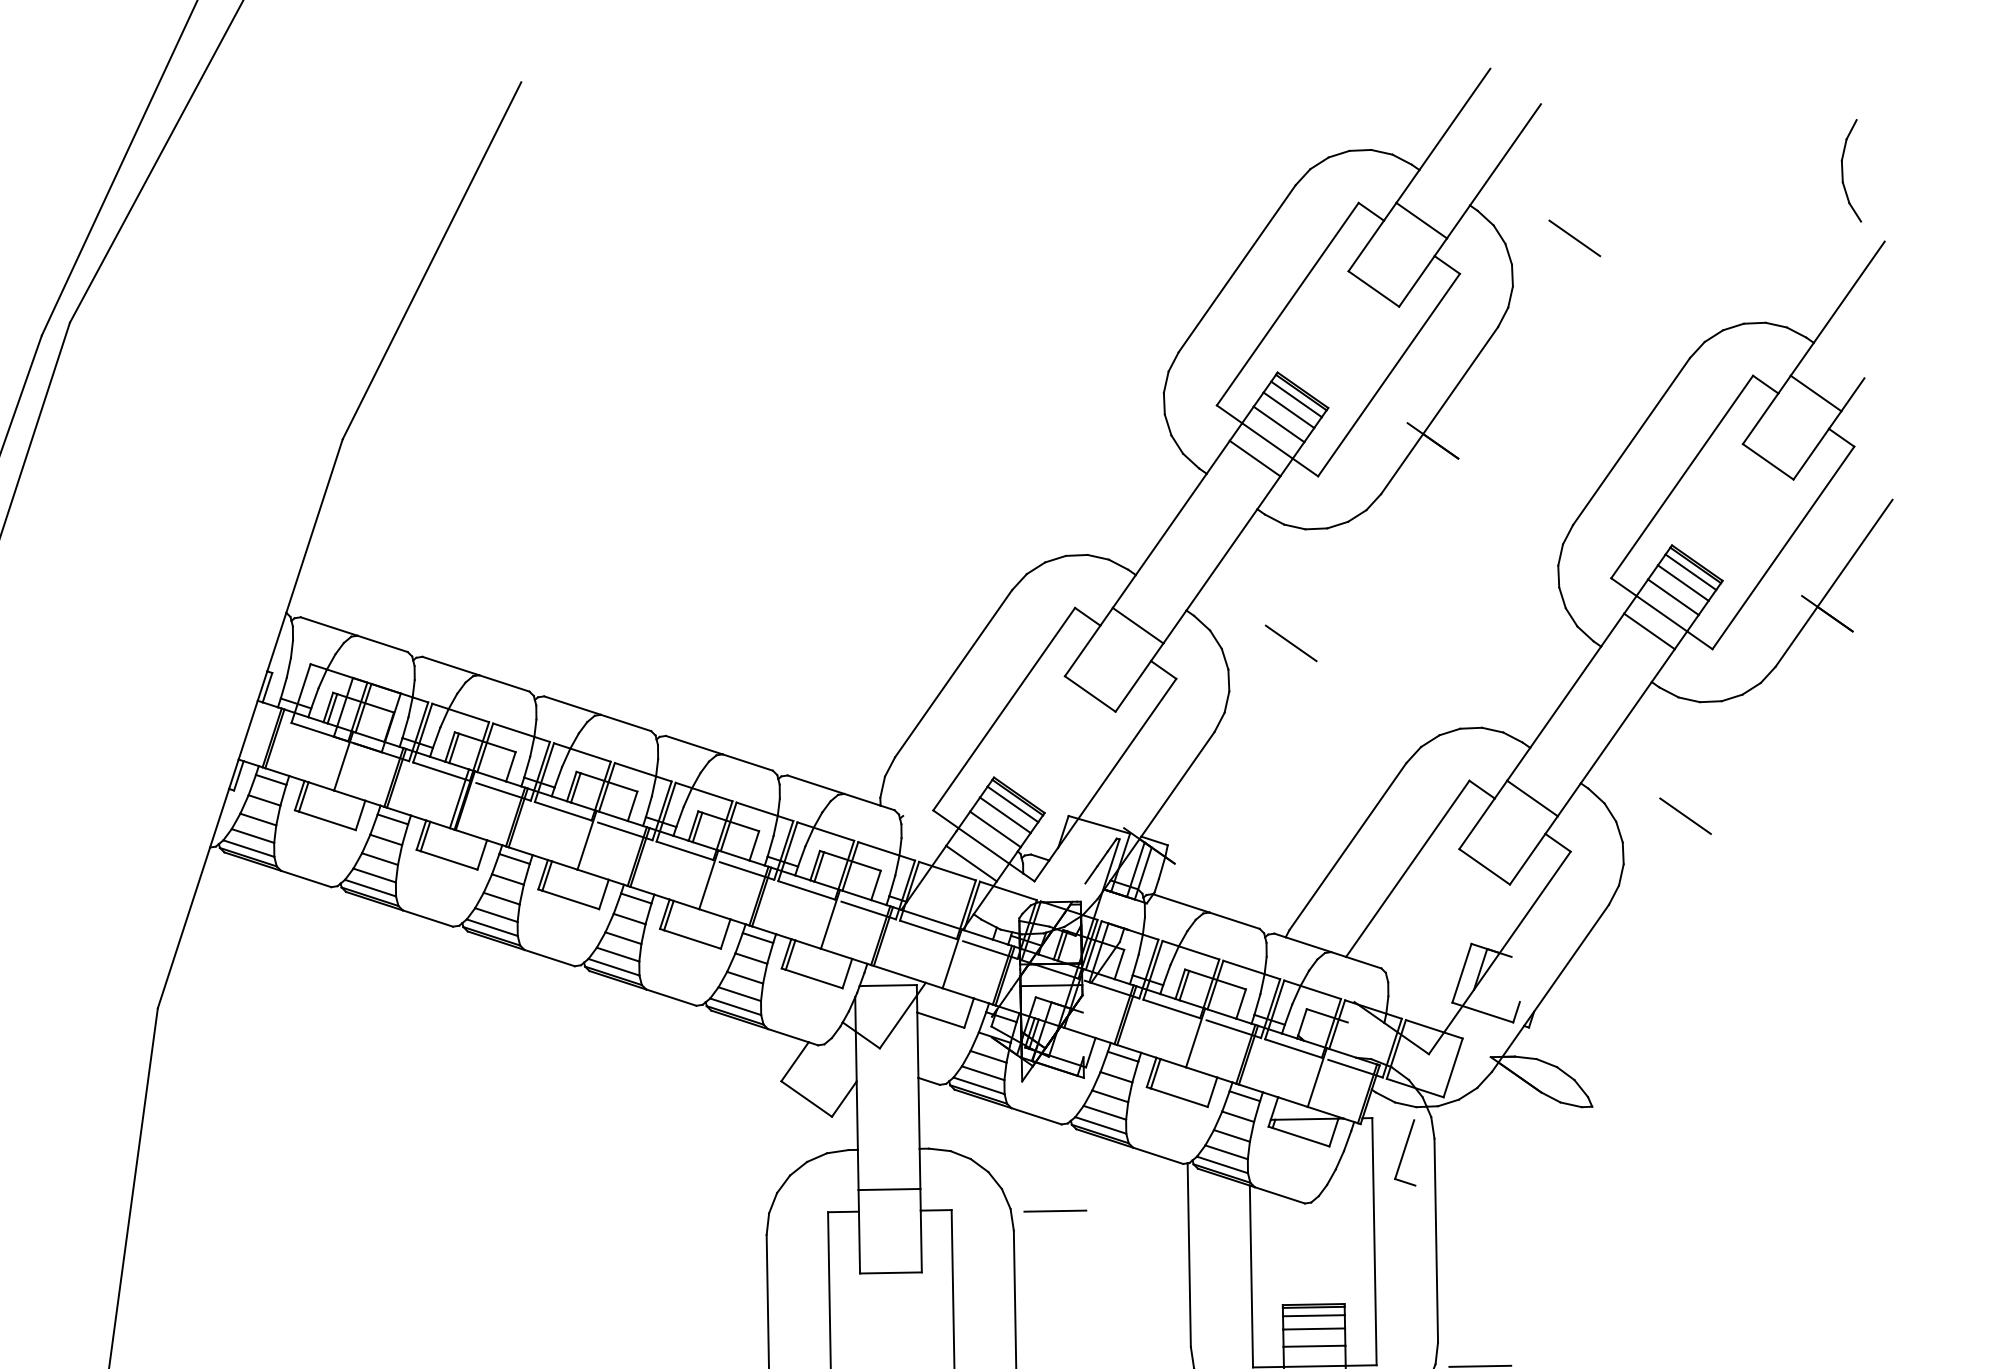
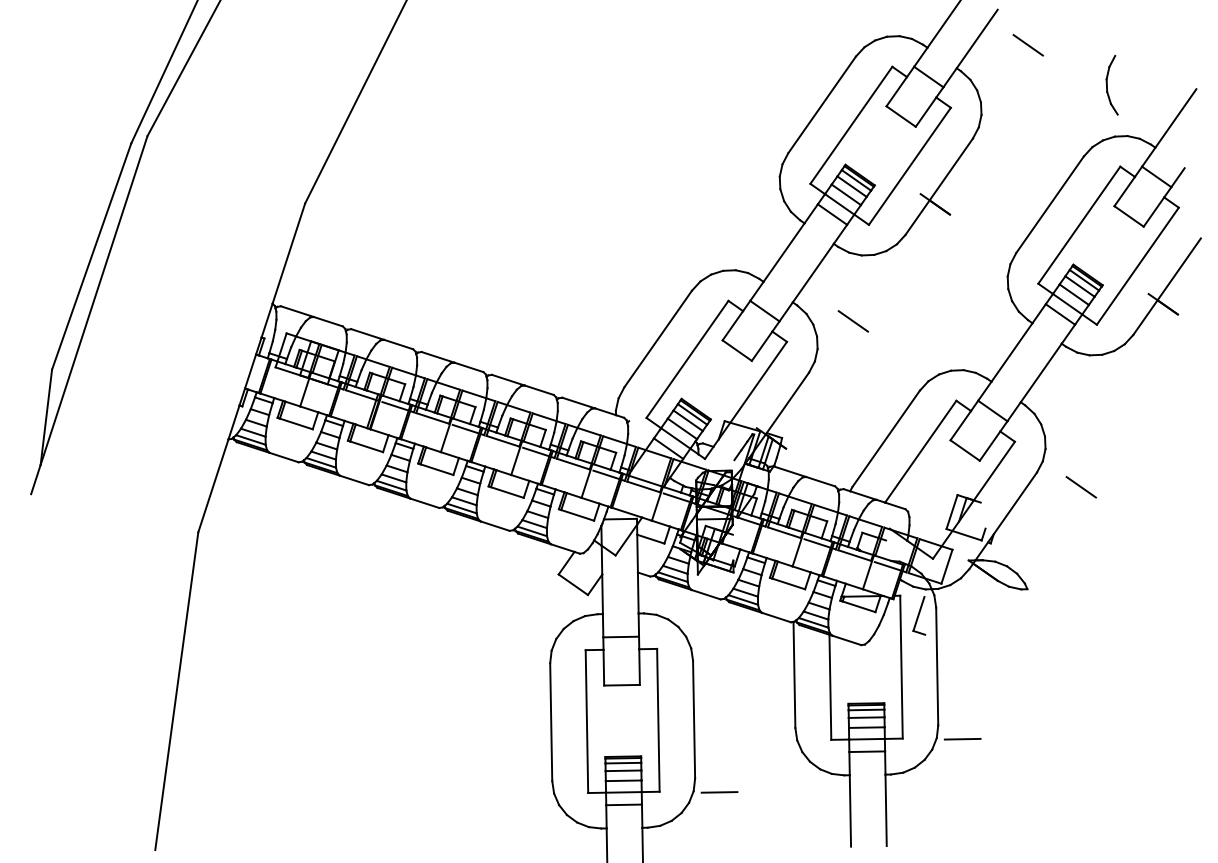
part: (1850, 171) -> (1111, 85), moved
line: (1573, 238) -> (1027, 45), moved
line: (1684, 816) -> (1080, 487), moved
line: (1054, 1211) -> (716, 649), removed

